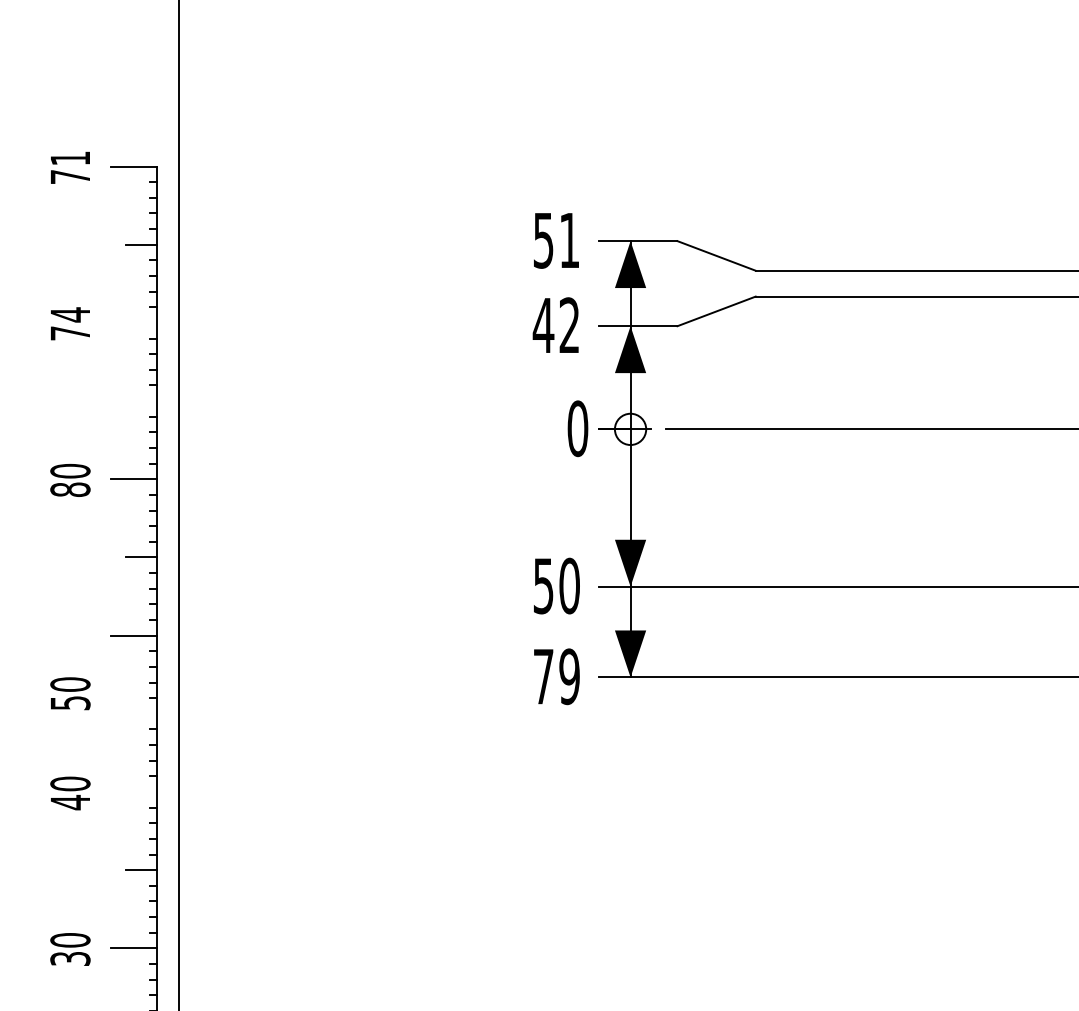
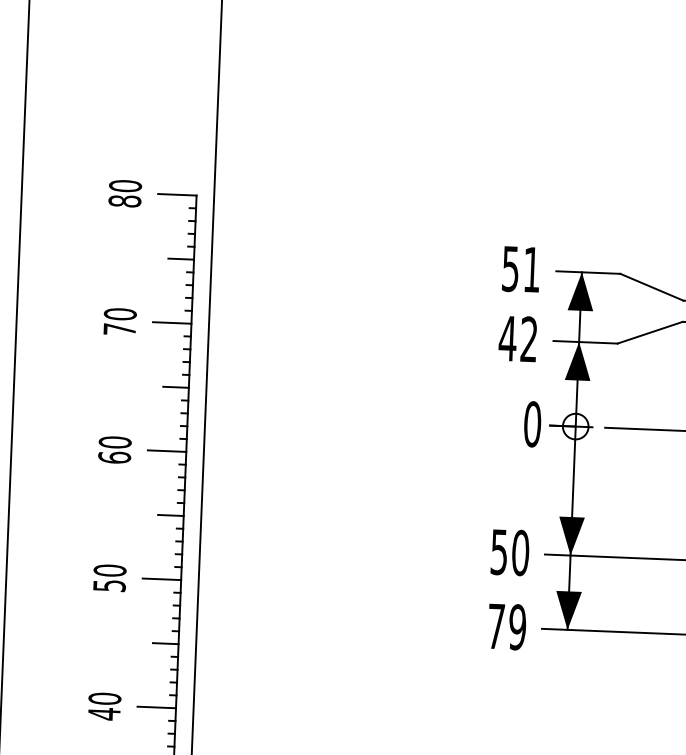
text: (70, 167) -> (125, 193), 71 -> 80
text: (70, 314) -> (120, 314), 74 -> 70
line: (133, 322) -> (171, 322), added
line: (141, 401) -> (175, 387), added
text: (70, 489) -> (114, 457), 80 -> 60
text: (70, 693) -> (109, 577), moved
line: (141, 713) -> (165, 643), added
line: (133, 792) -> (156, 707), added

